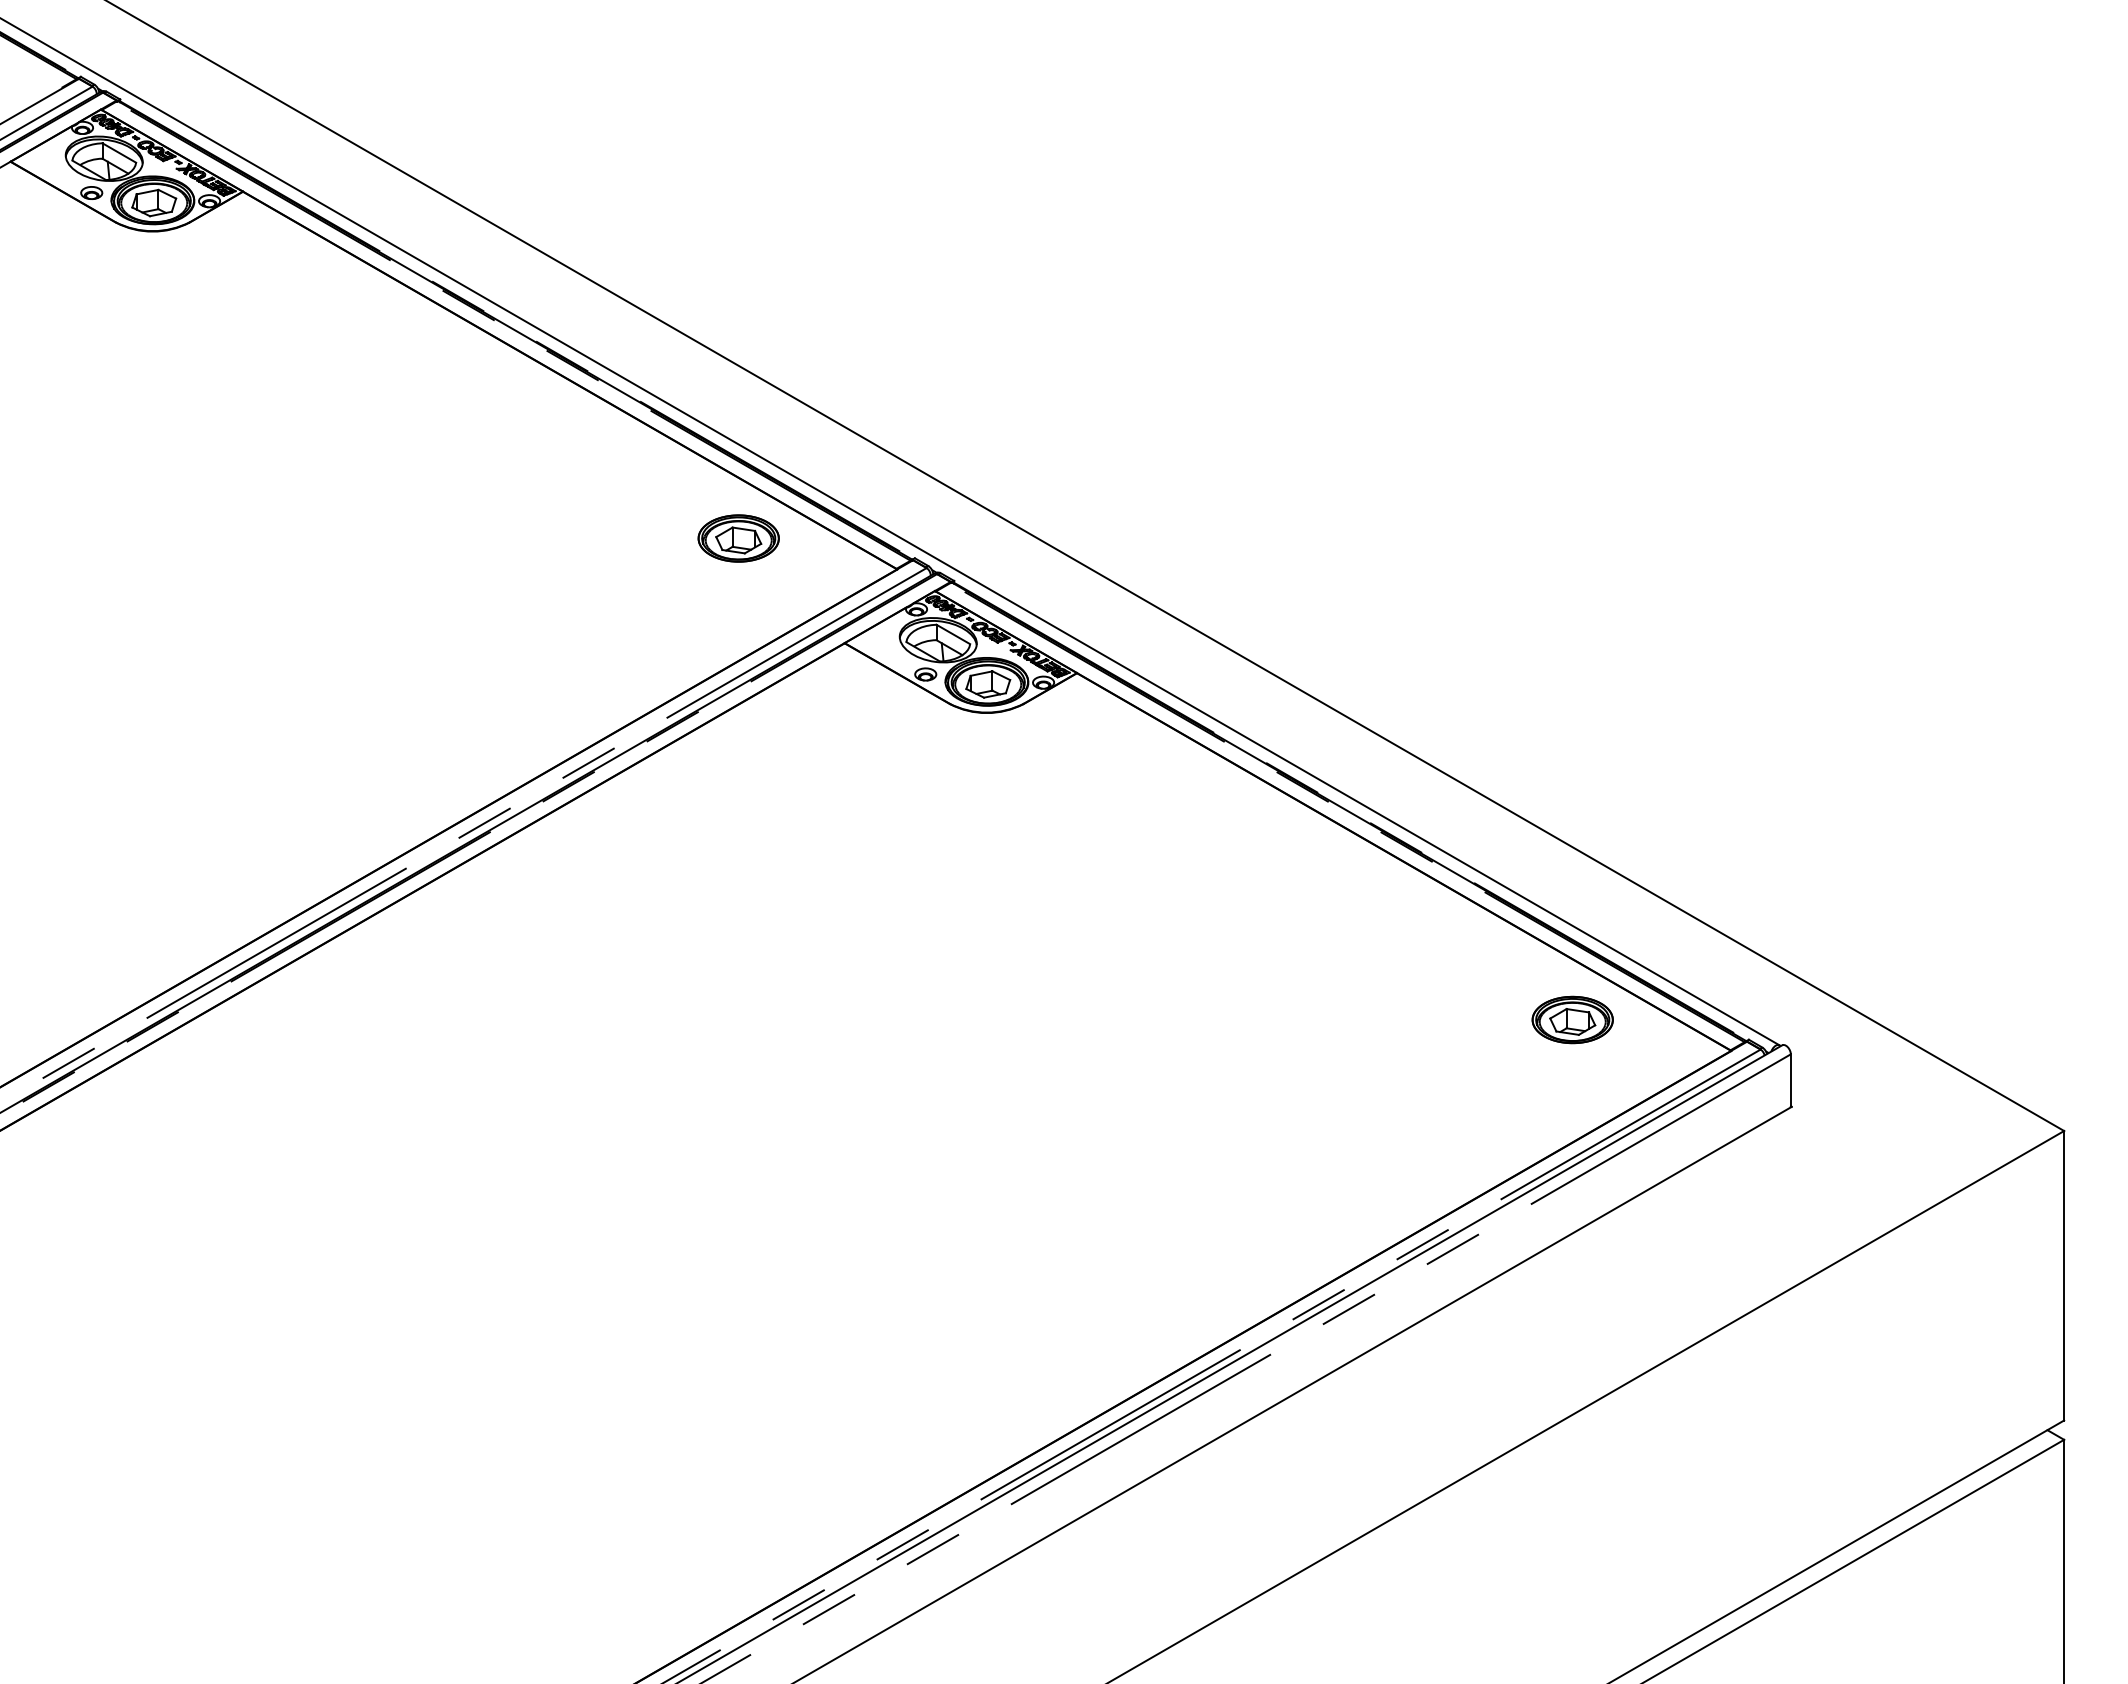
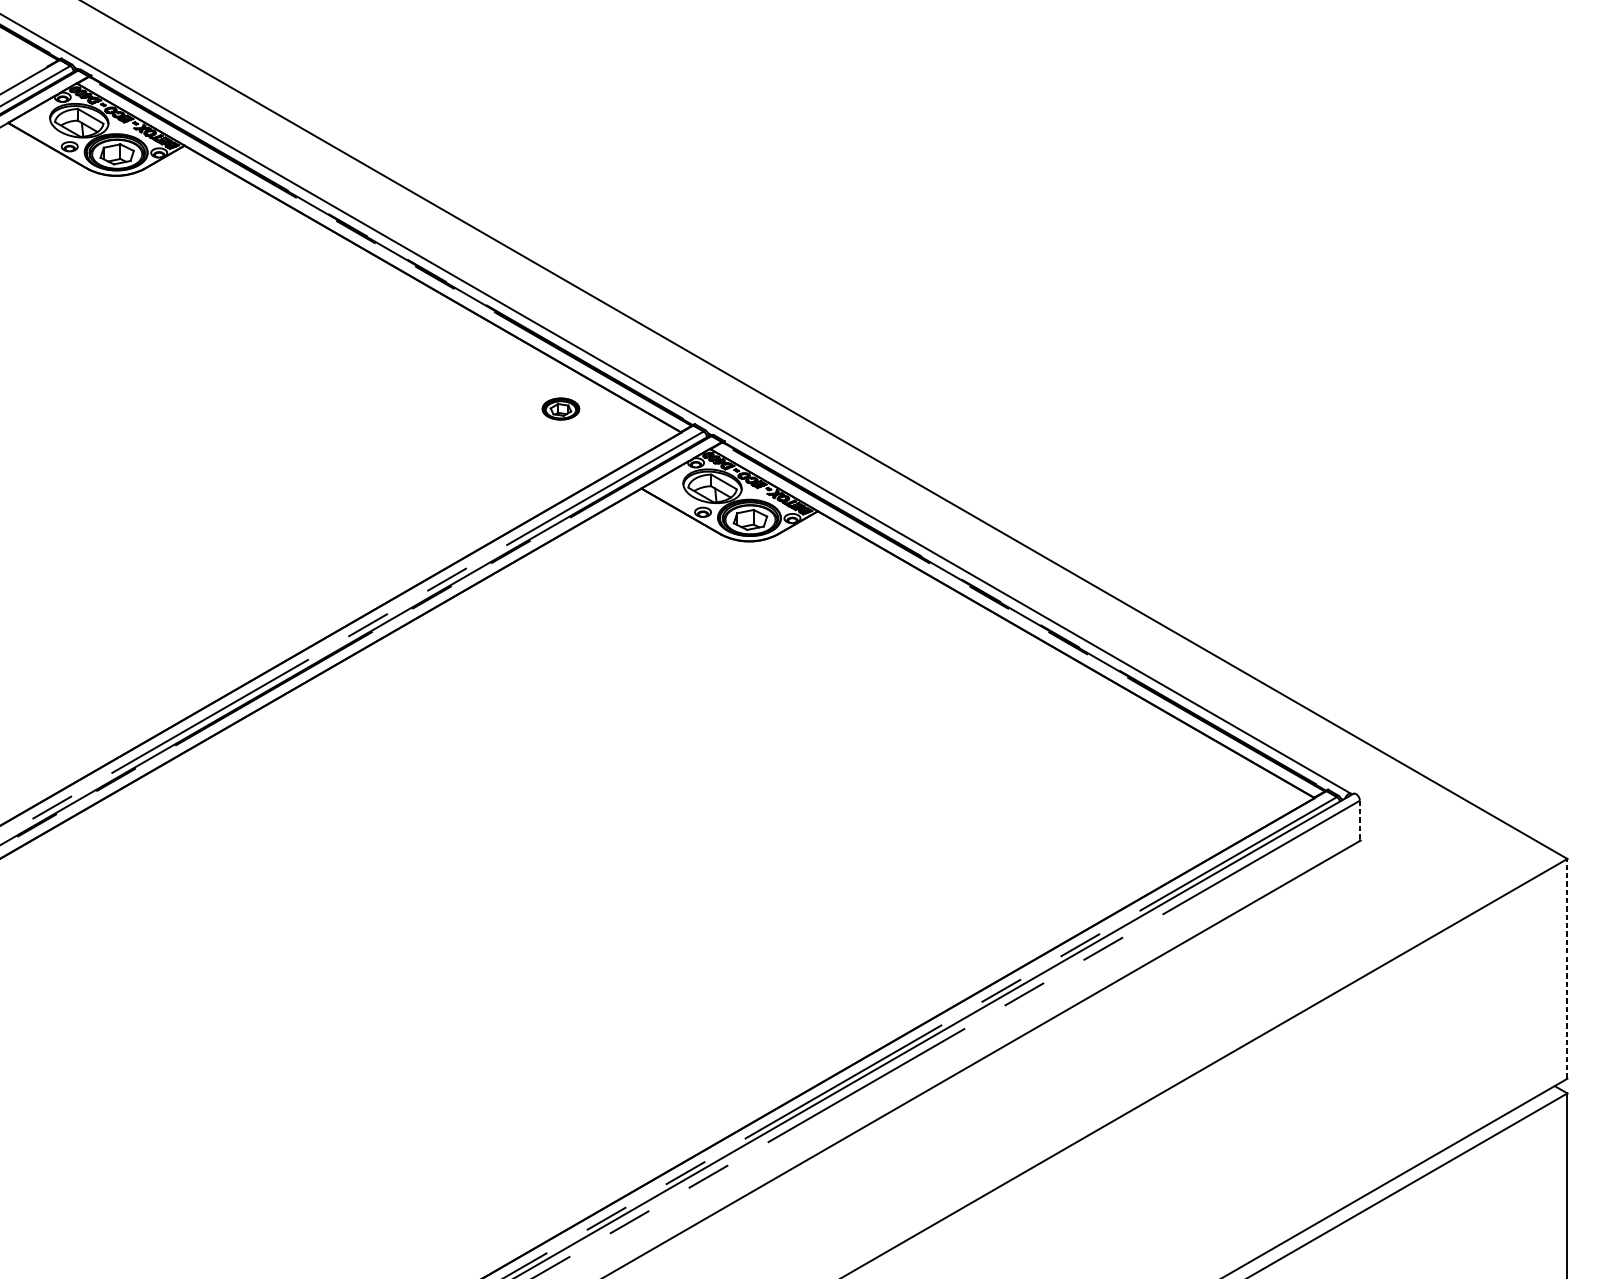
part: (738, 538) -> (560, 409), size x0.6
part: (1572, 1019) -> (1194, 774), removed
line: (1790, 1080) -> (1359, 820), solid -> dashed
line: (2064, 1275) -> (1567, 968), solid -> dashed

